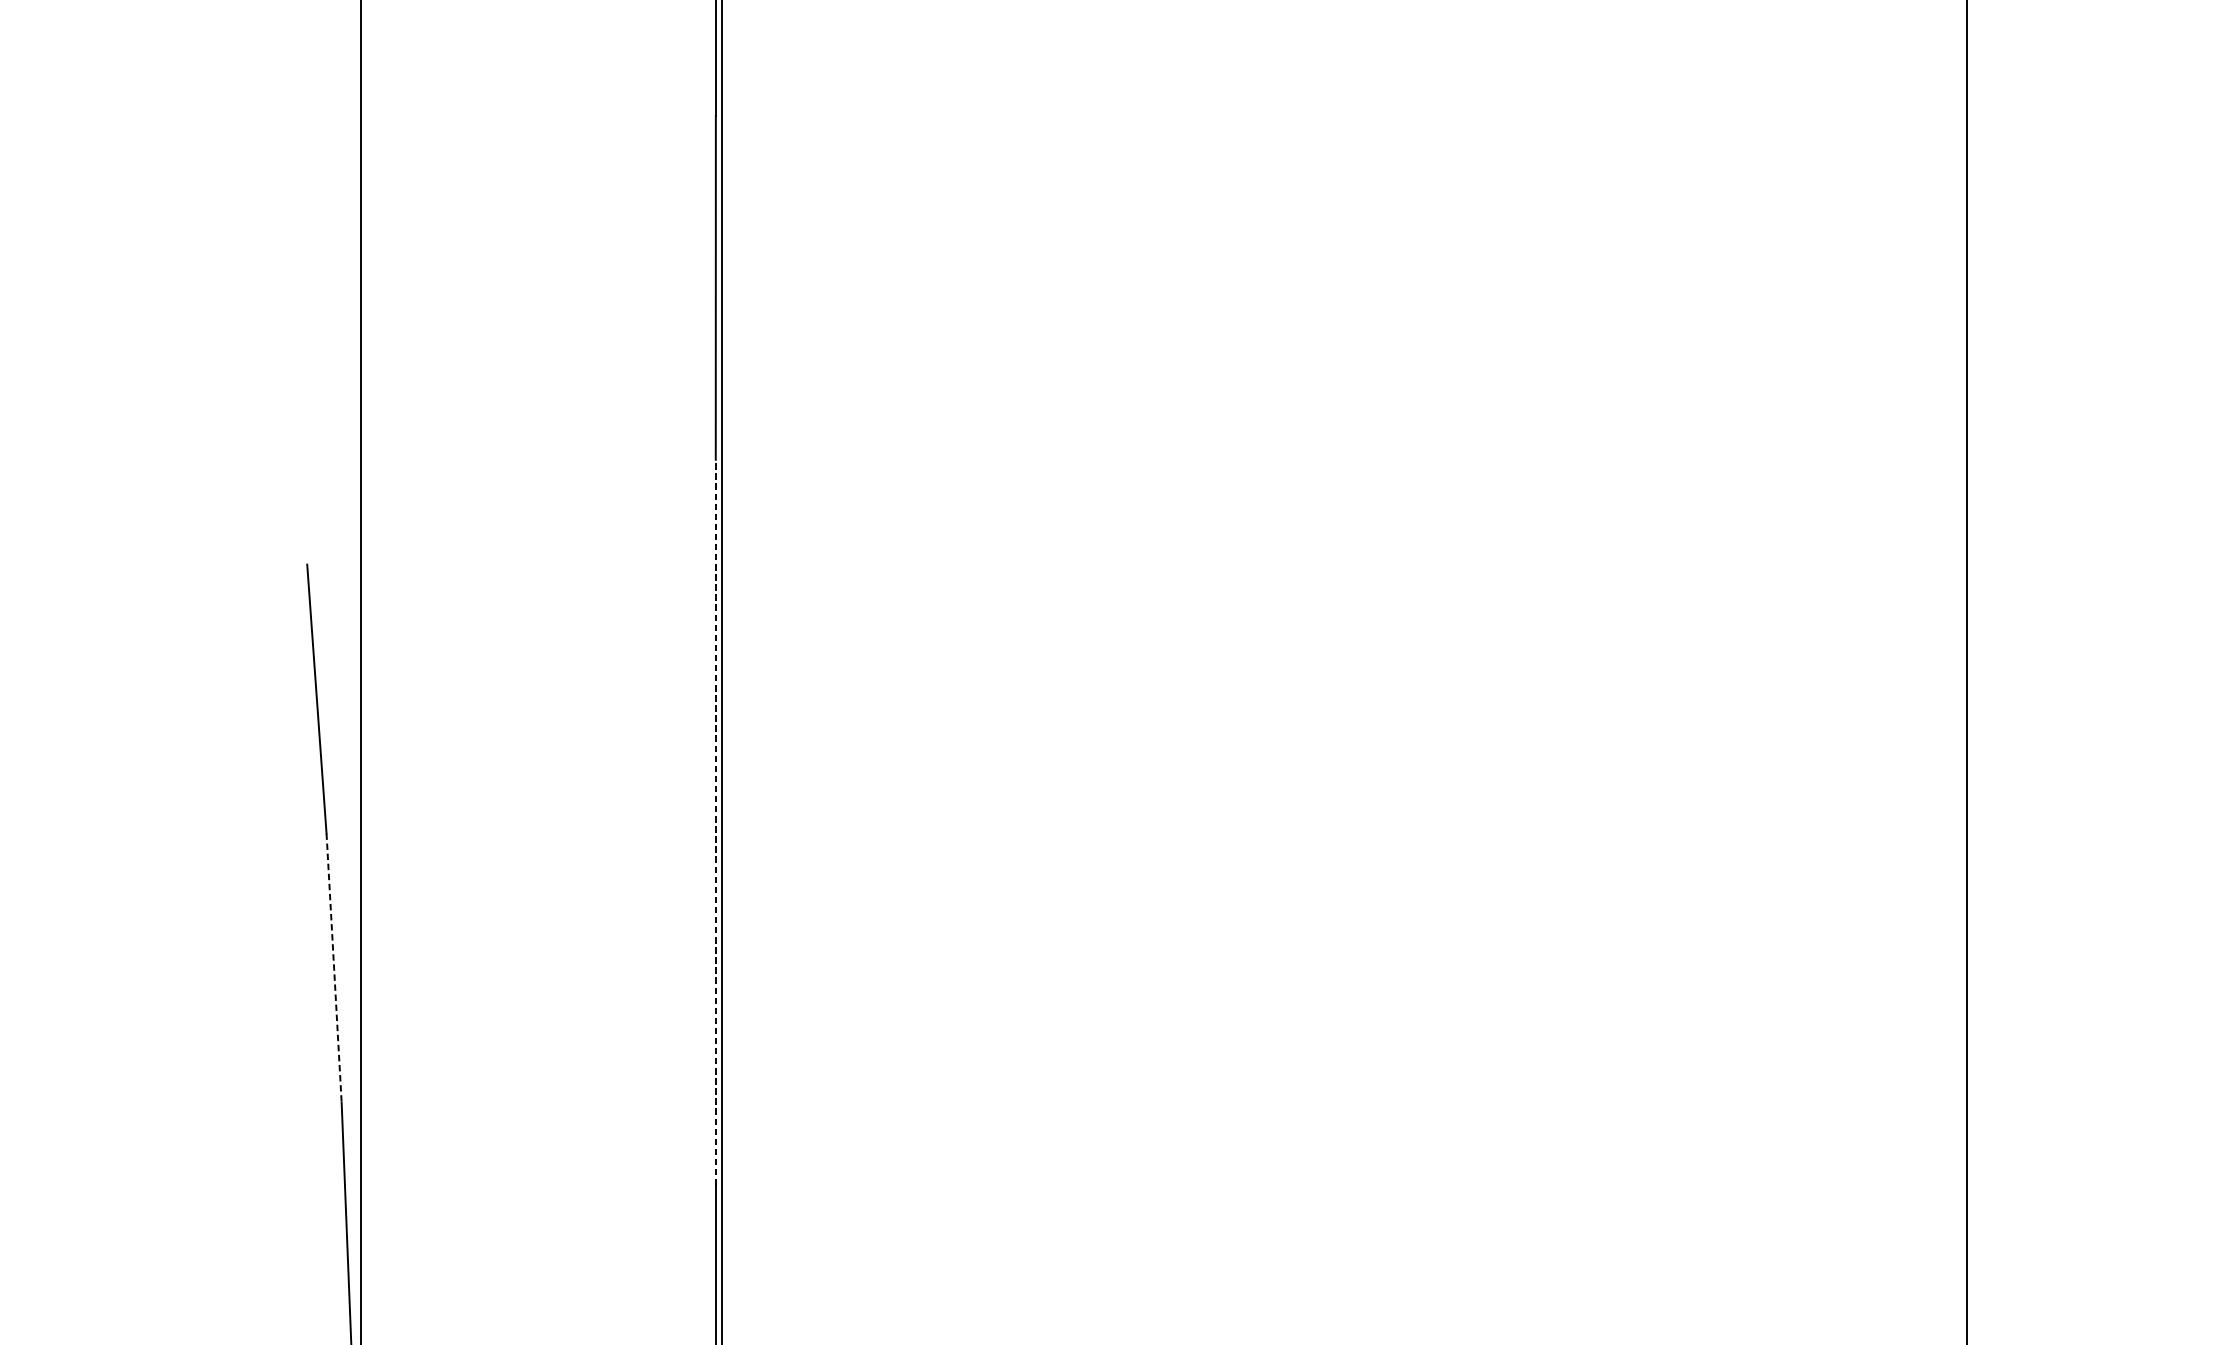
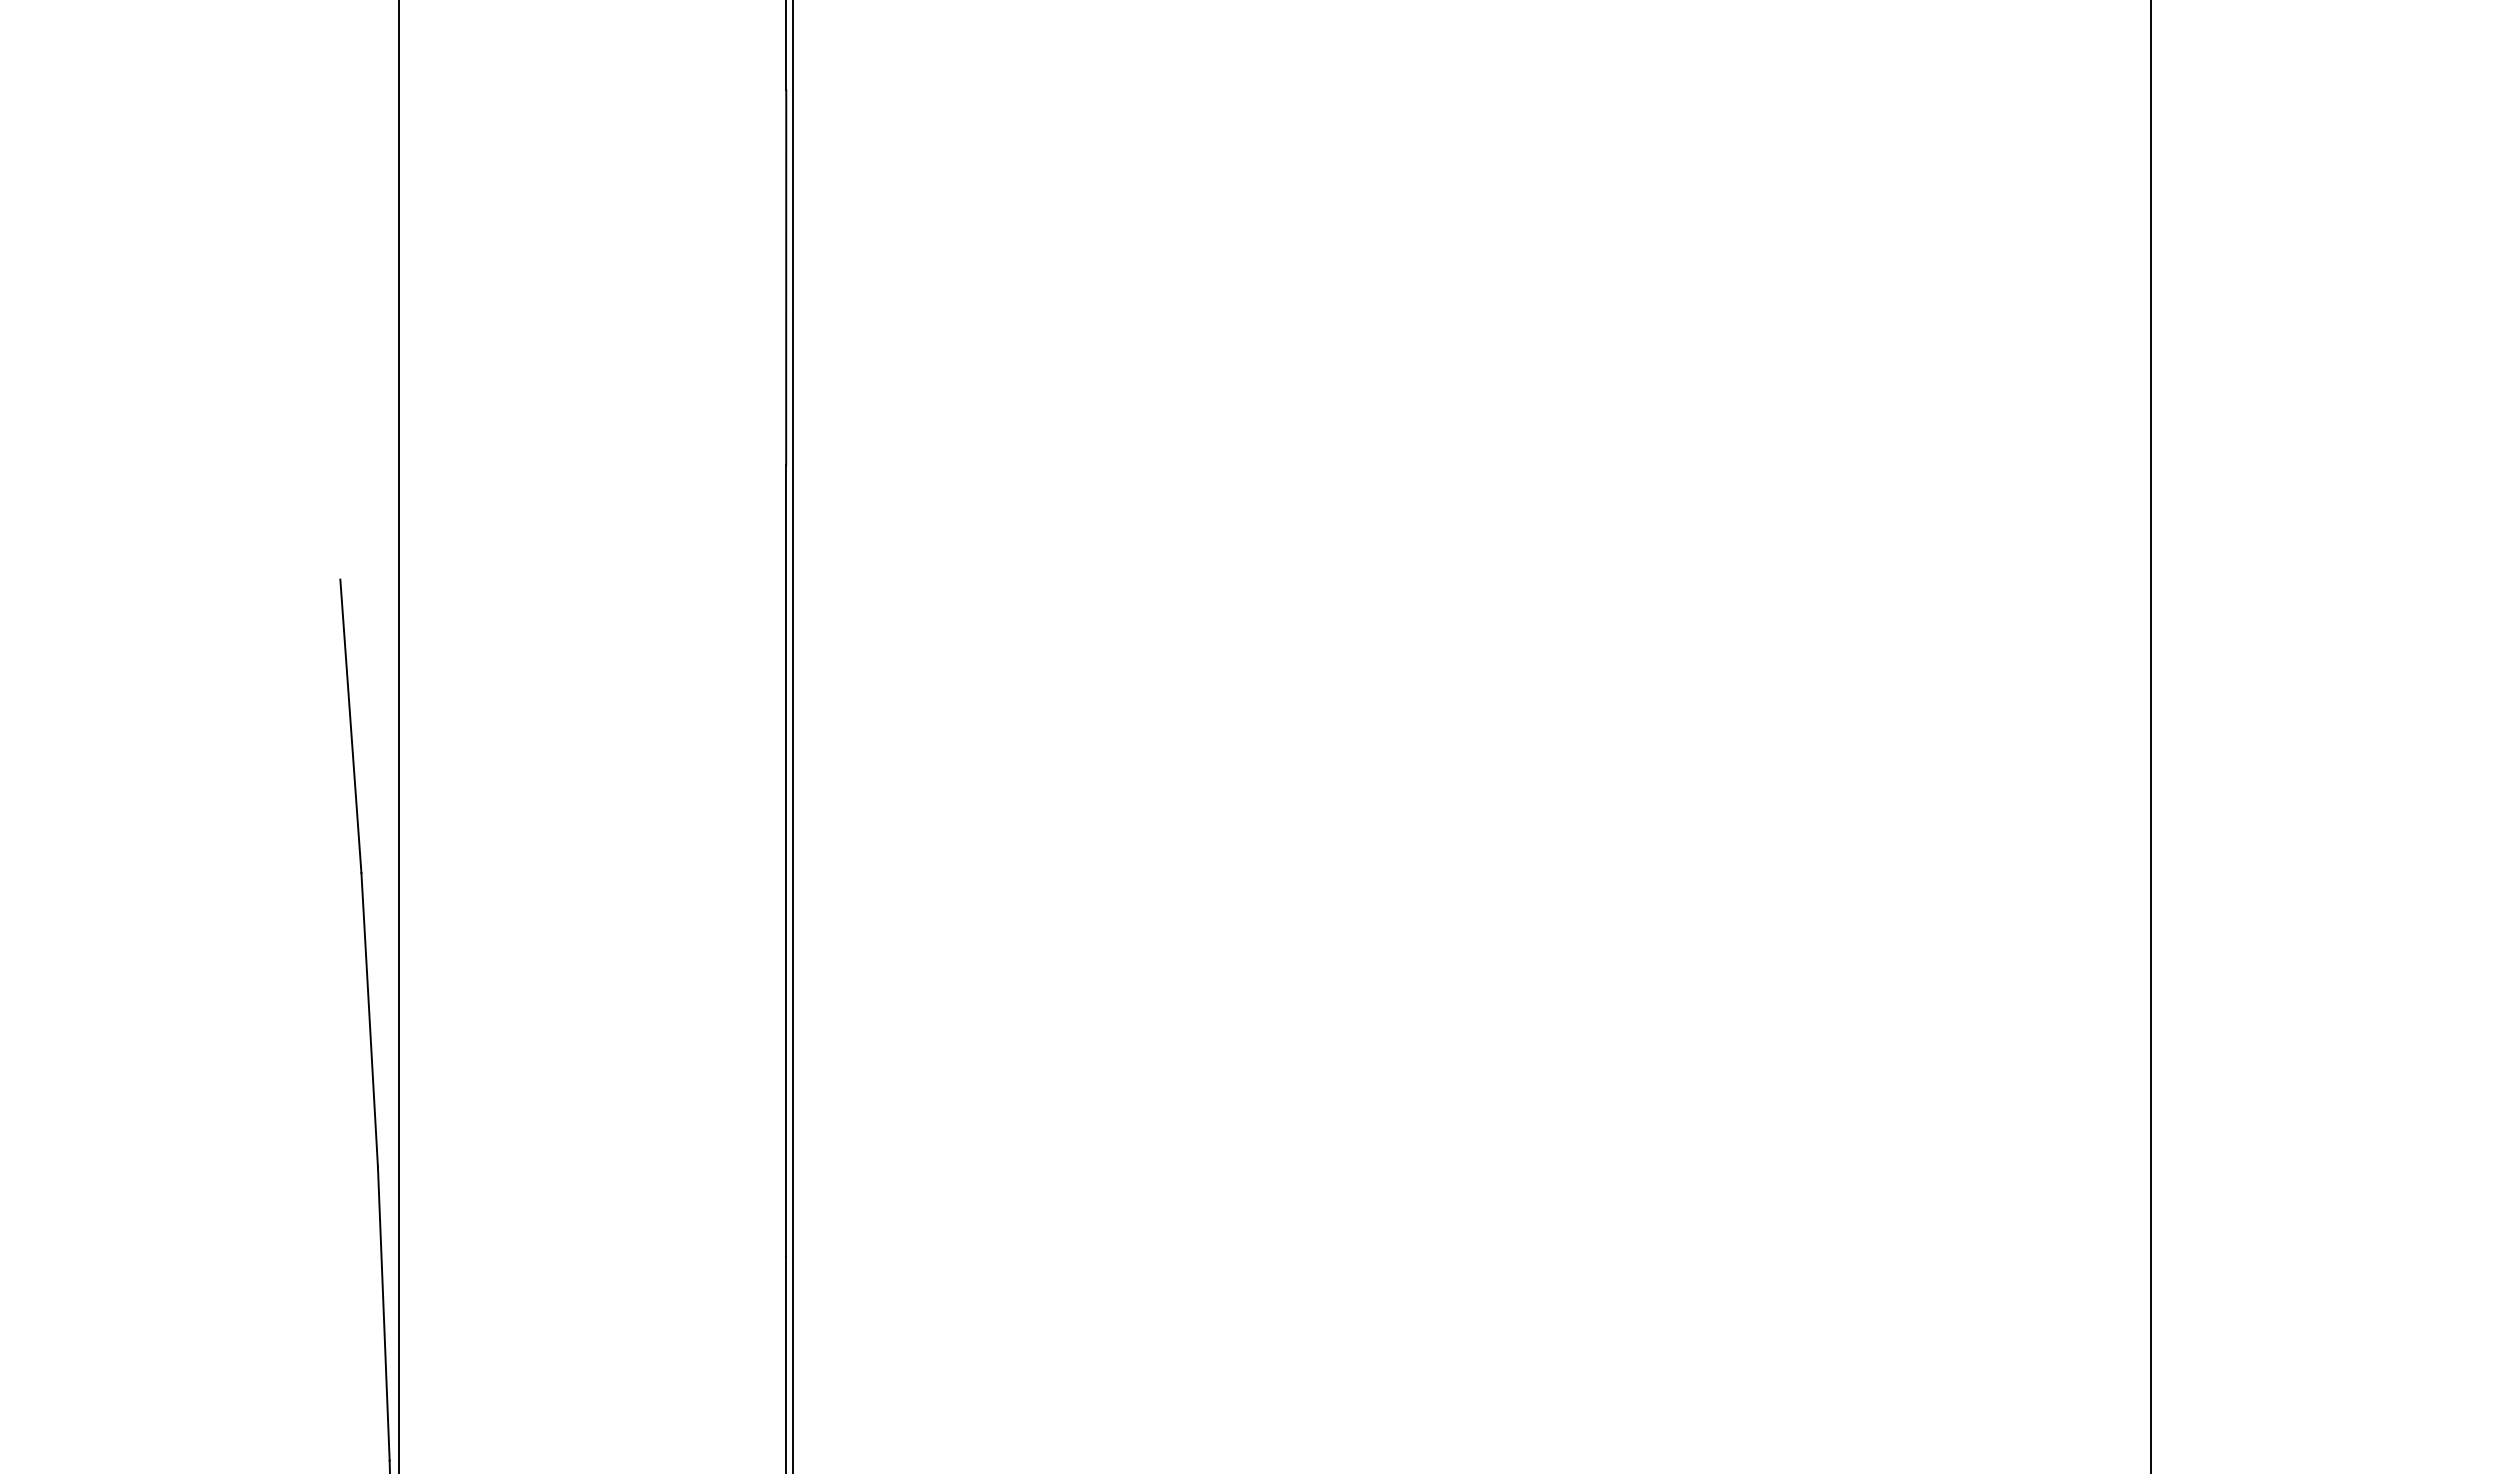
line: (716, 822) -> (786, 861), dashed -> solid
line: (333, 968) -> (369, 1020), dashed -> solid

